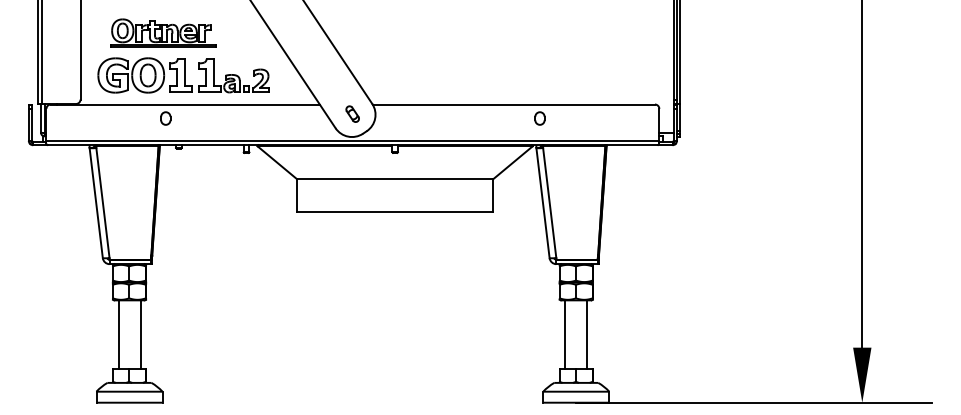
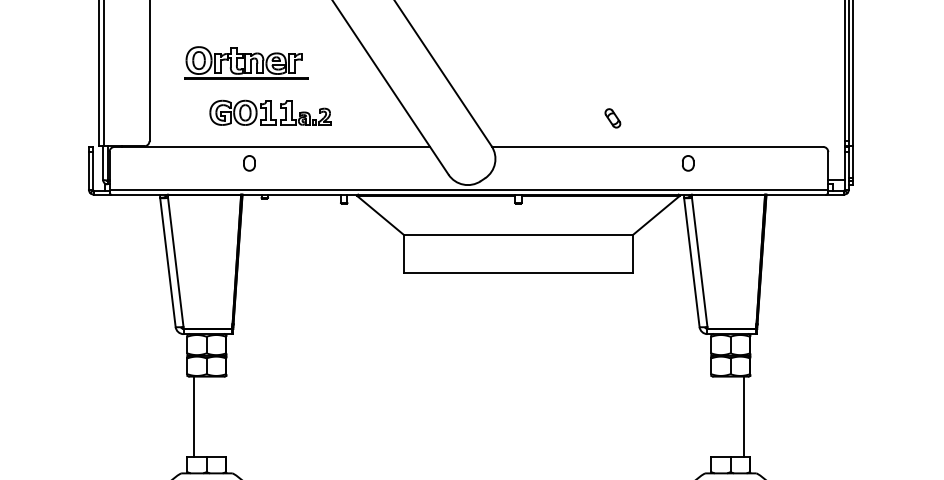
part: (183, 75) -> (270, 112), size x0.6
part: (352, 113) -> (612, 117), moved
line: (140, 334) -> (219, 416), removed
line: (565, 334) -> (718, 416), removed

